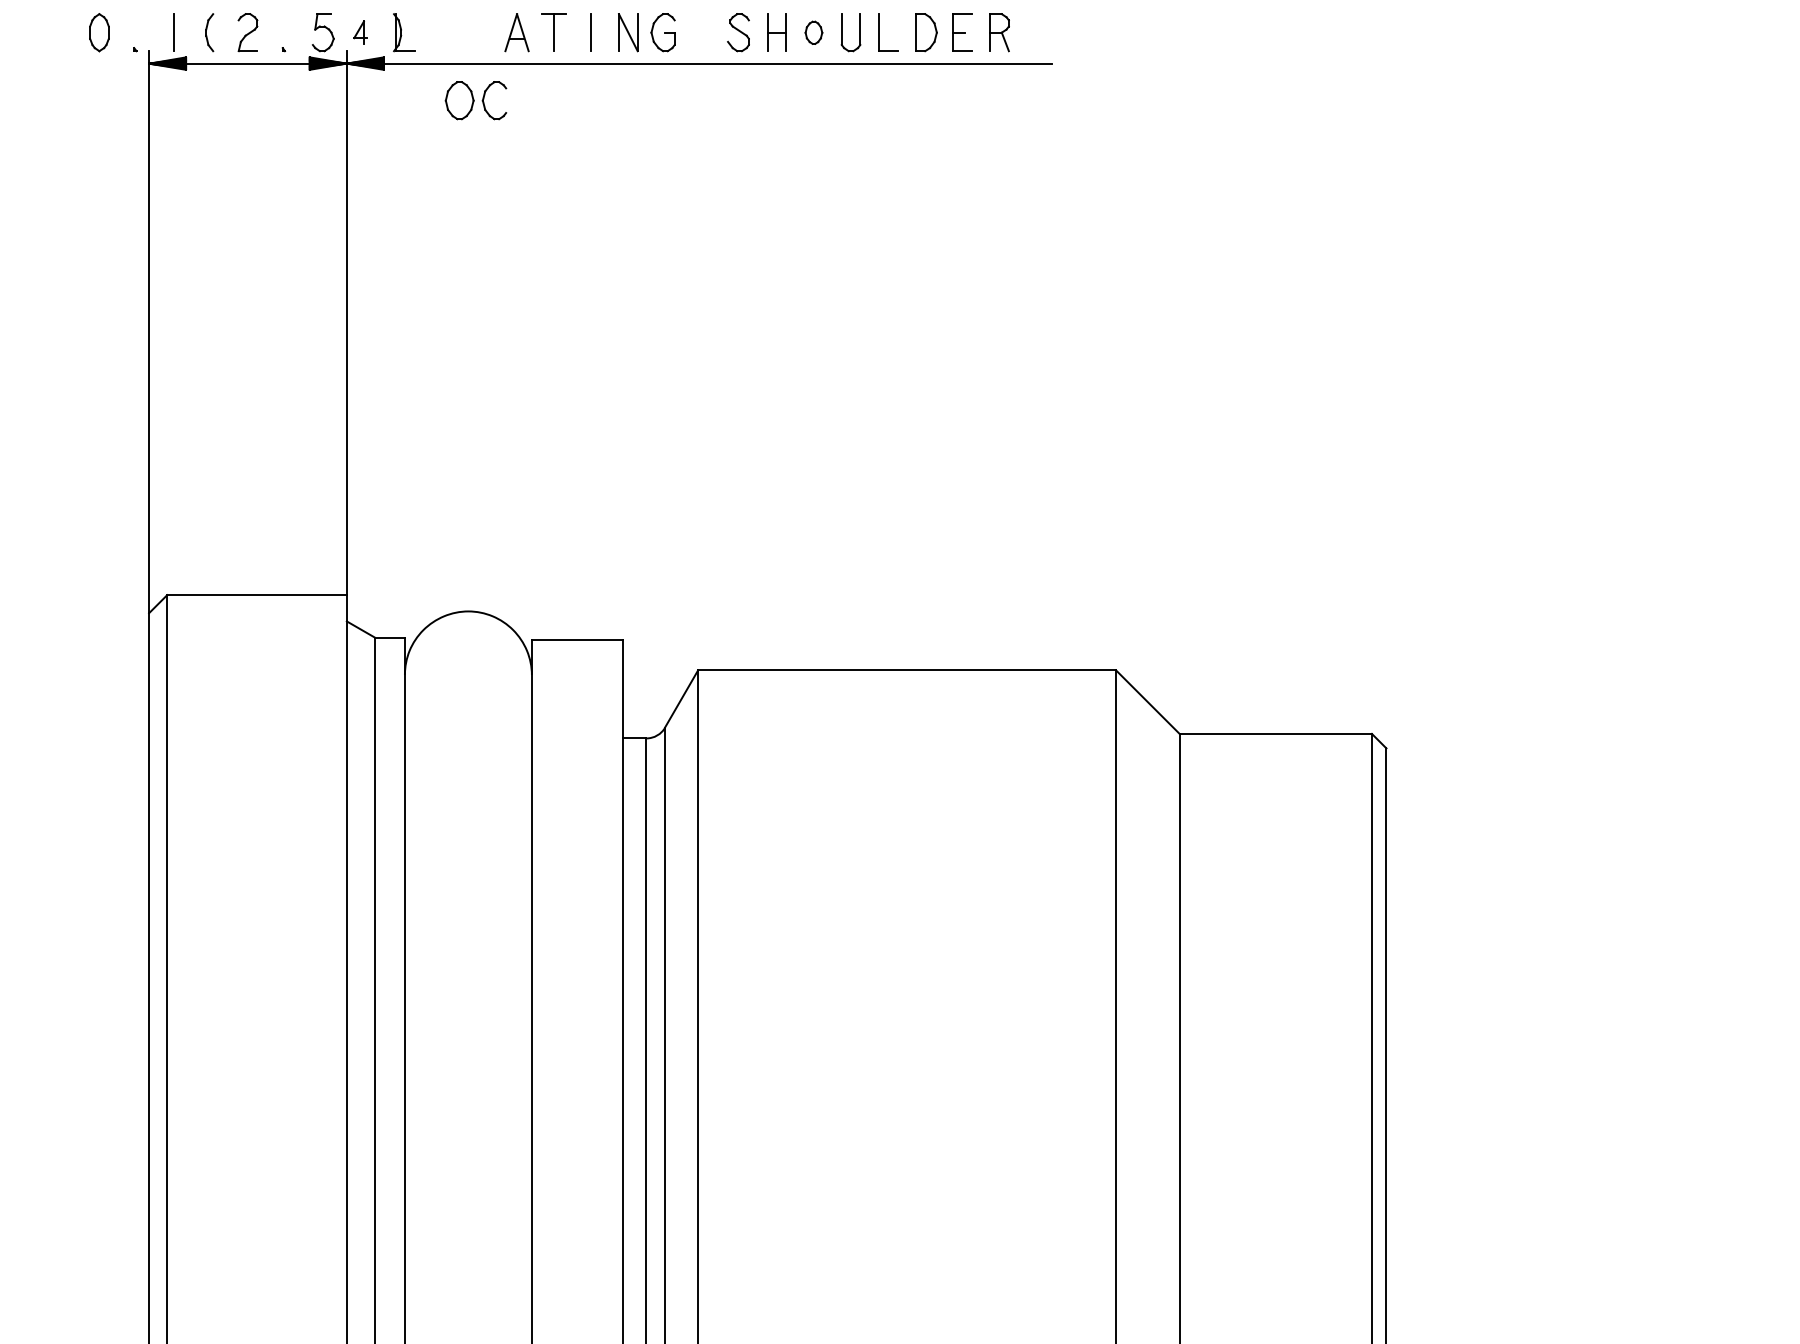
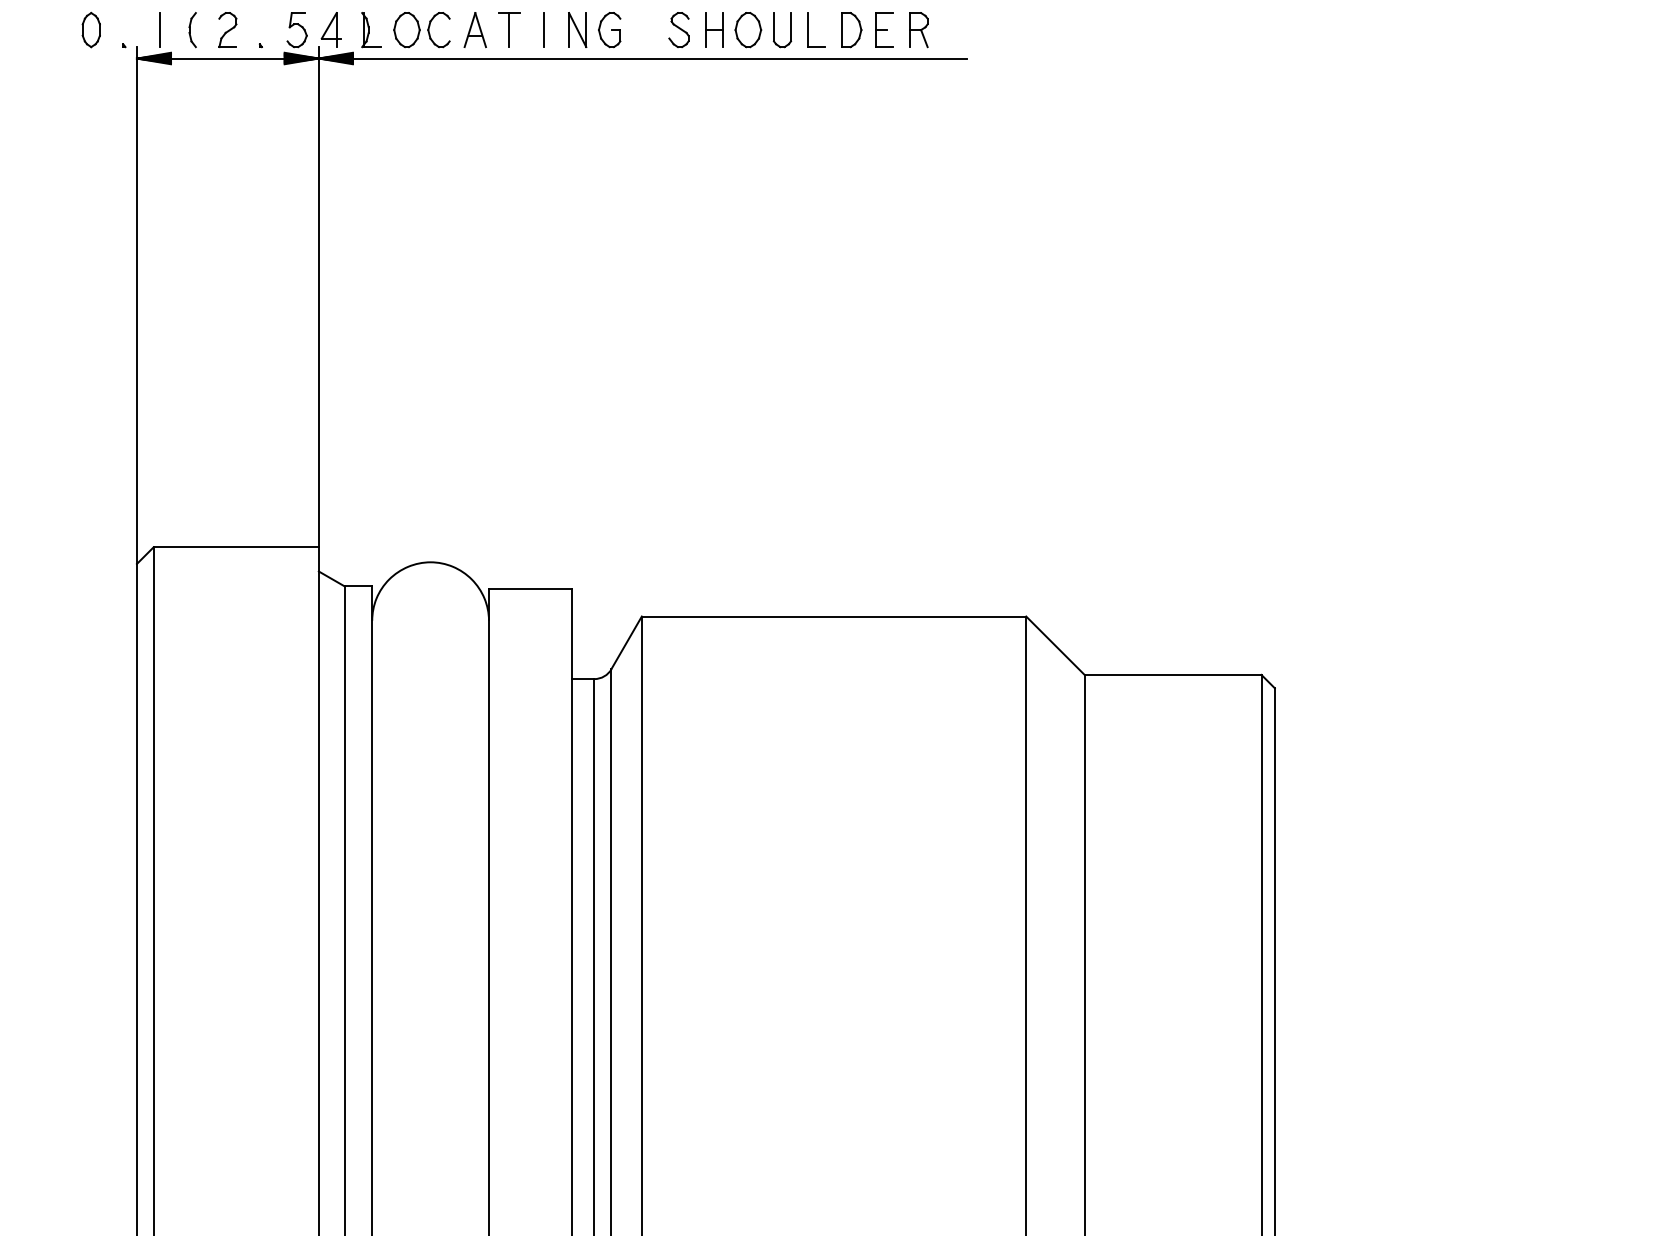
part: (360, 32) -> (331, 29), size x1.67
part: (813, 32) -> (747, 29), size x1.67
part: (475, 100) -> (421, 29), moved

